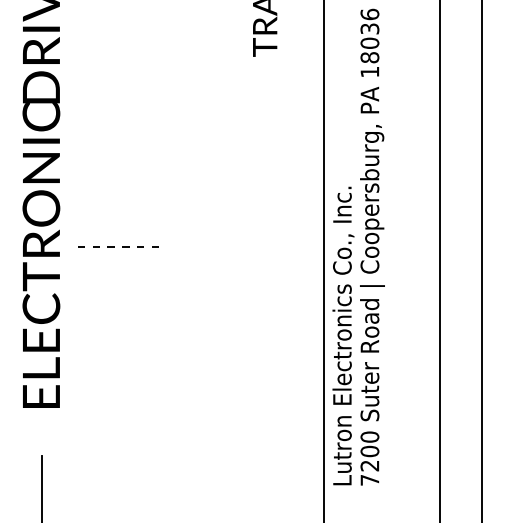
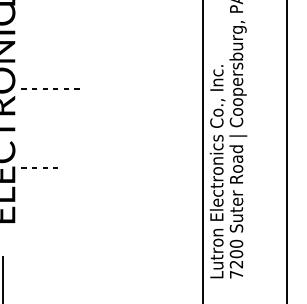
line: (114, 246) -> (47, 88), moved
line: (90, 330) -> (37, 167), added

